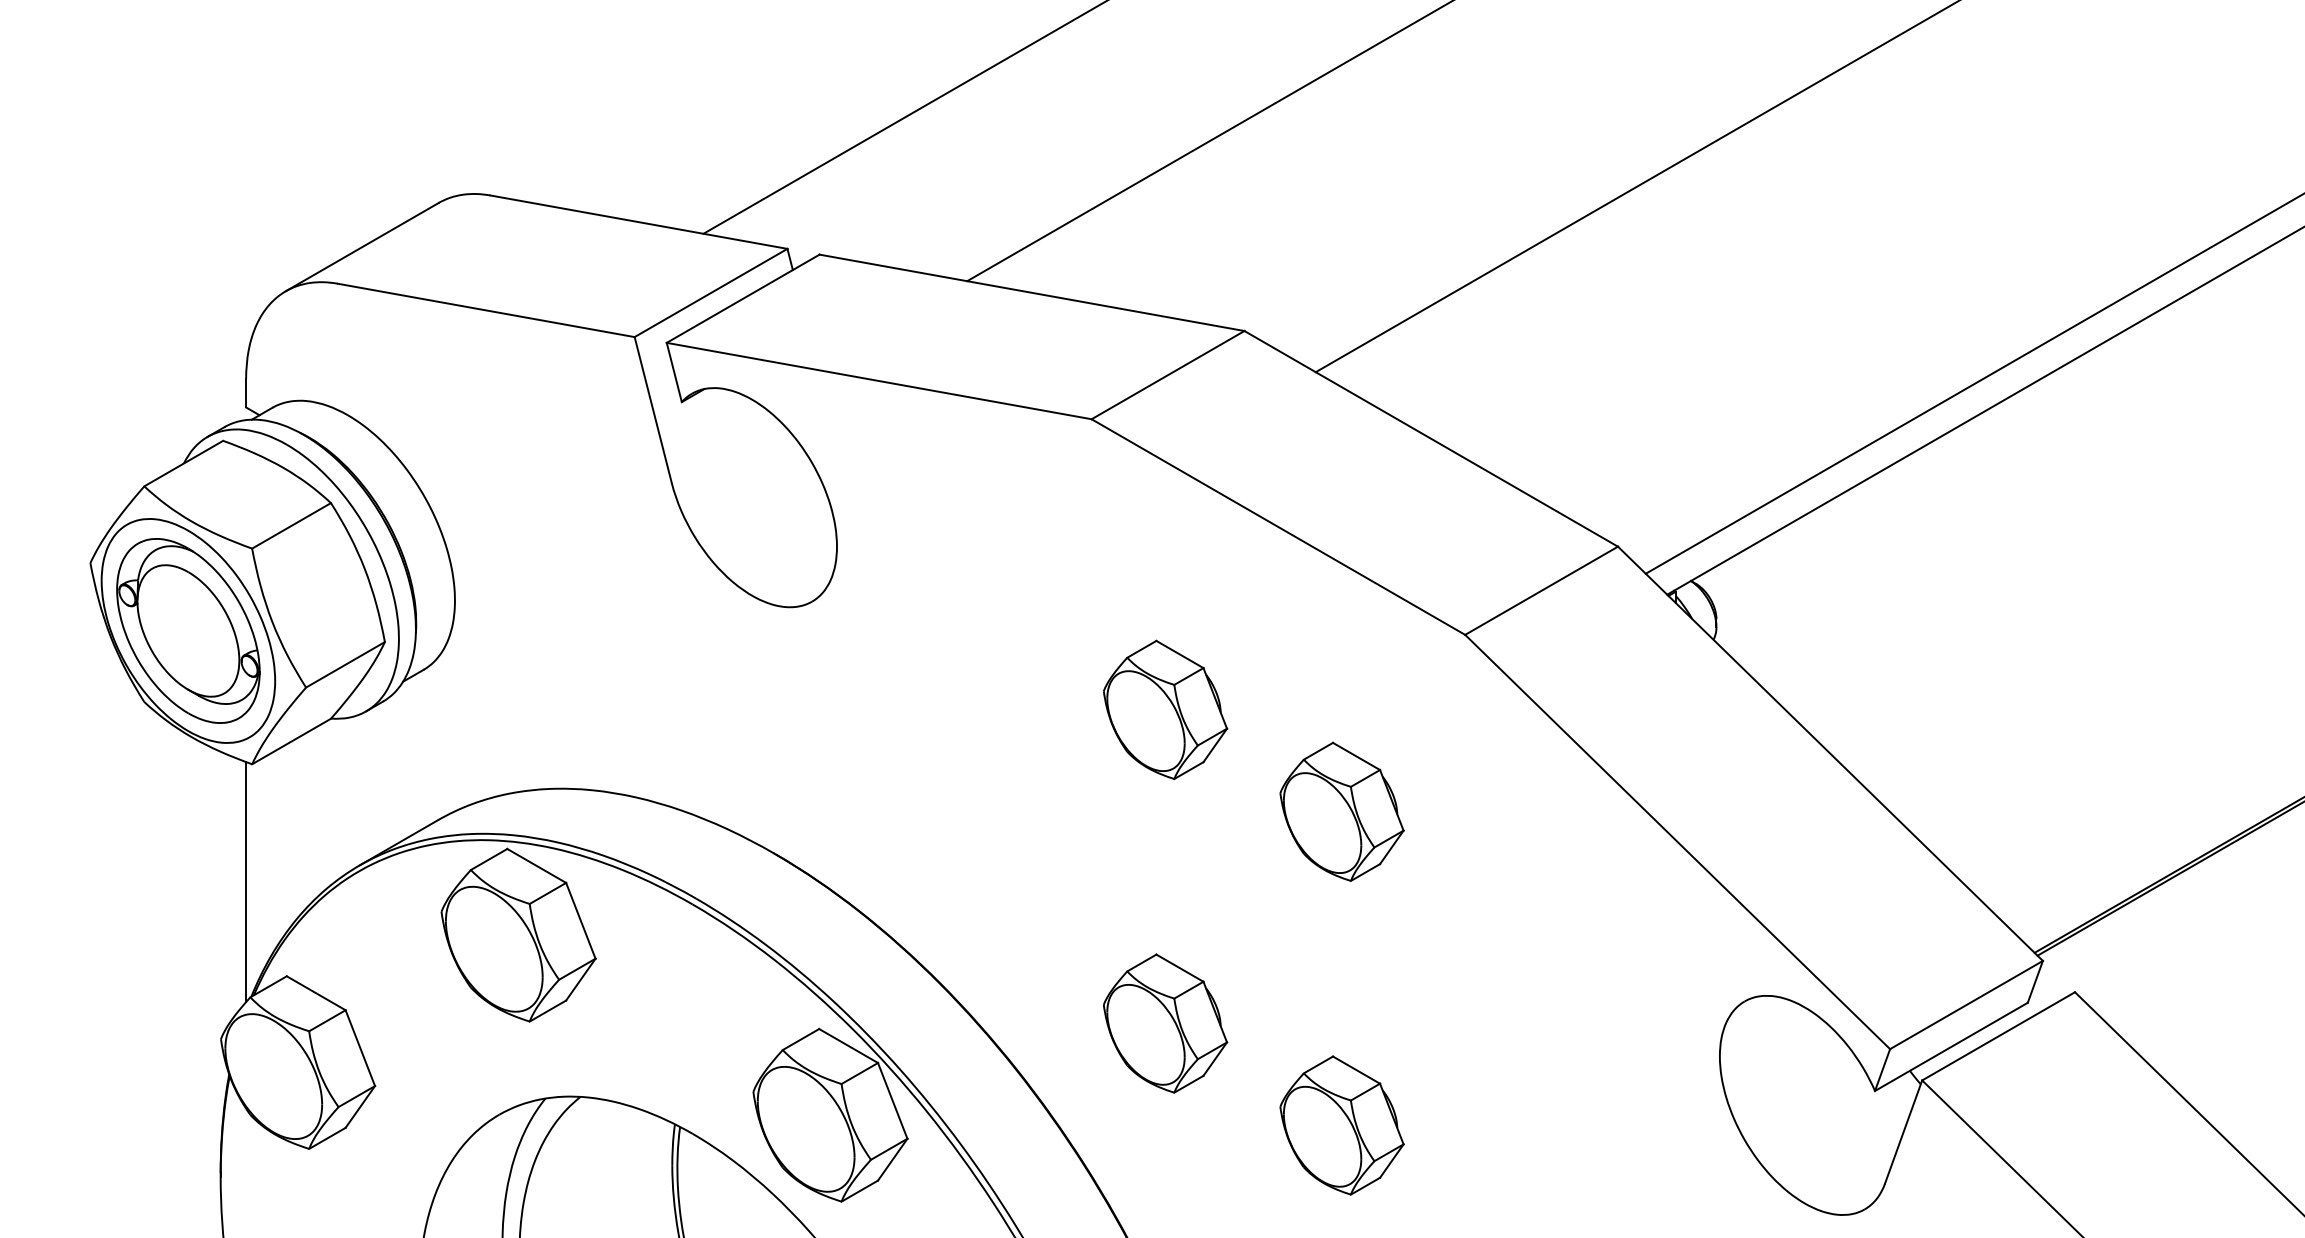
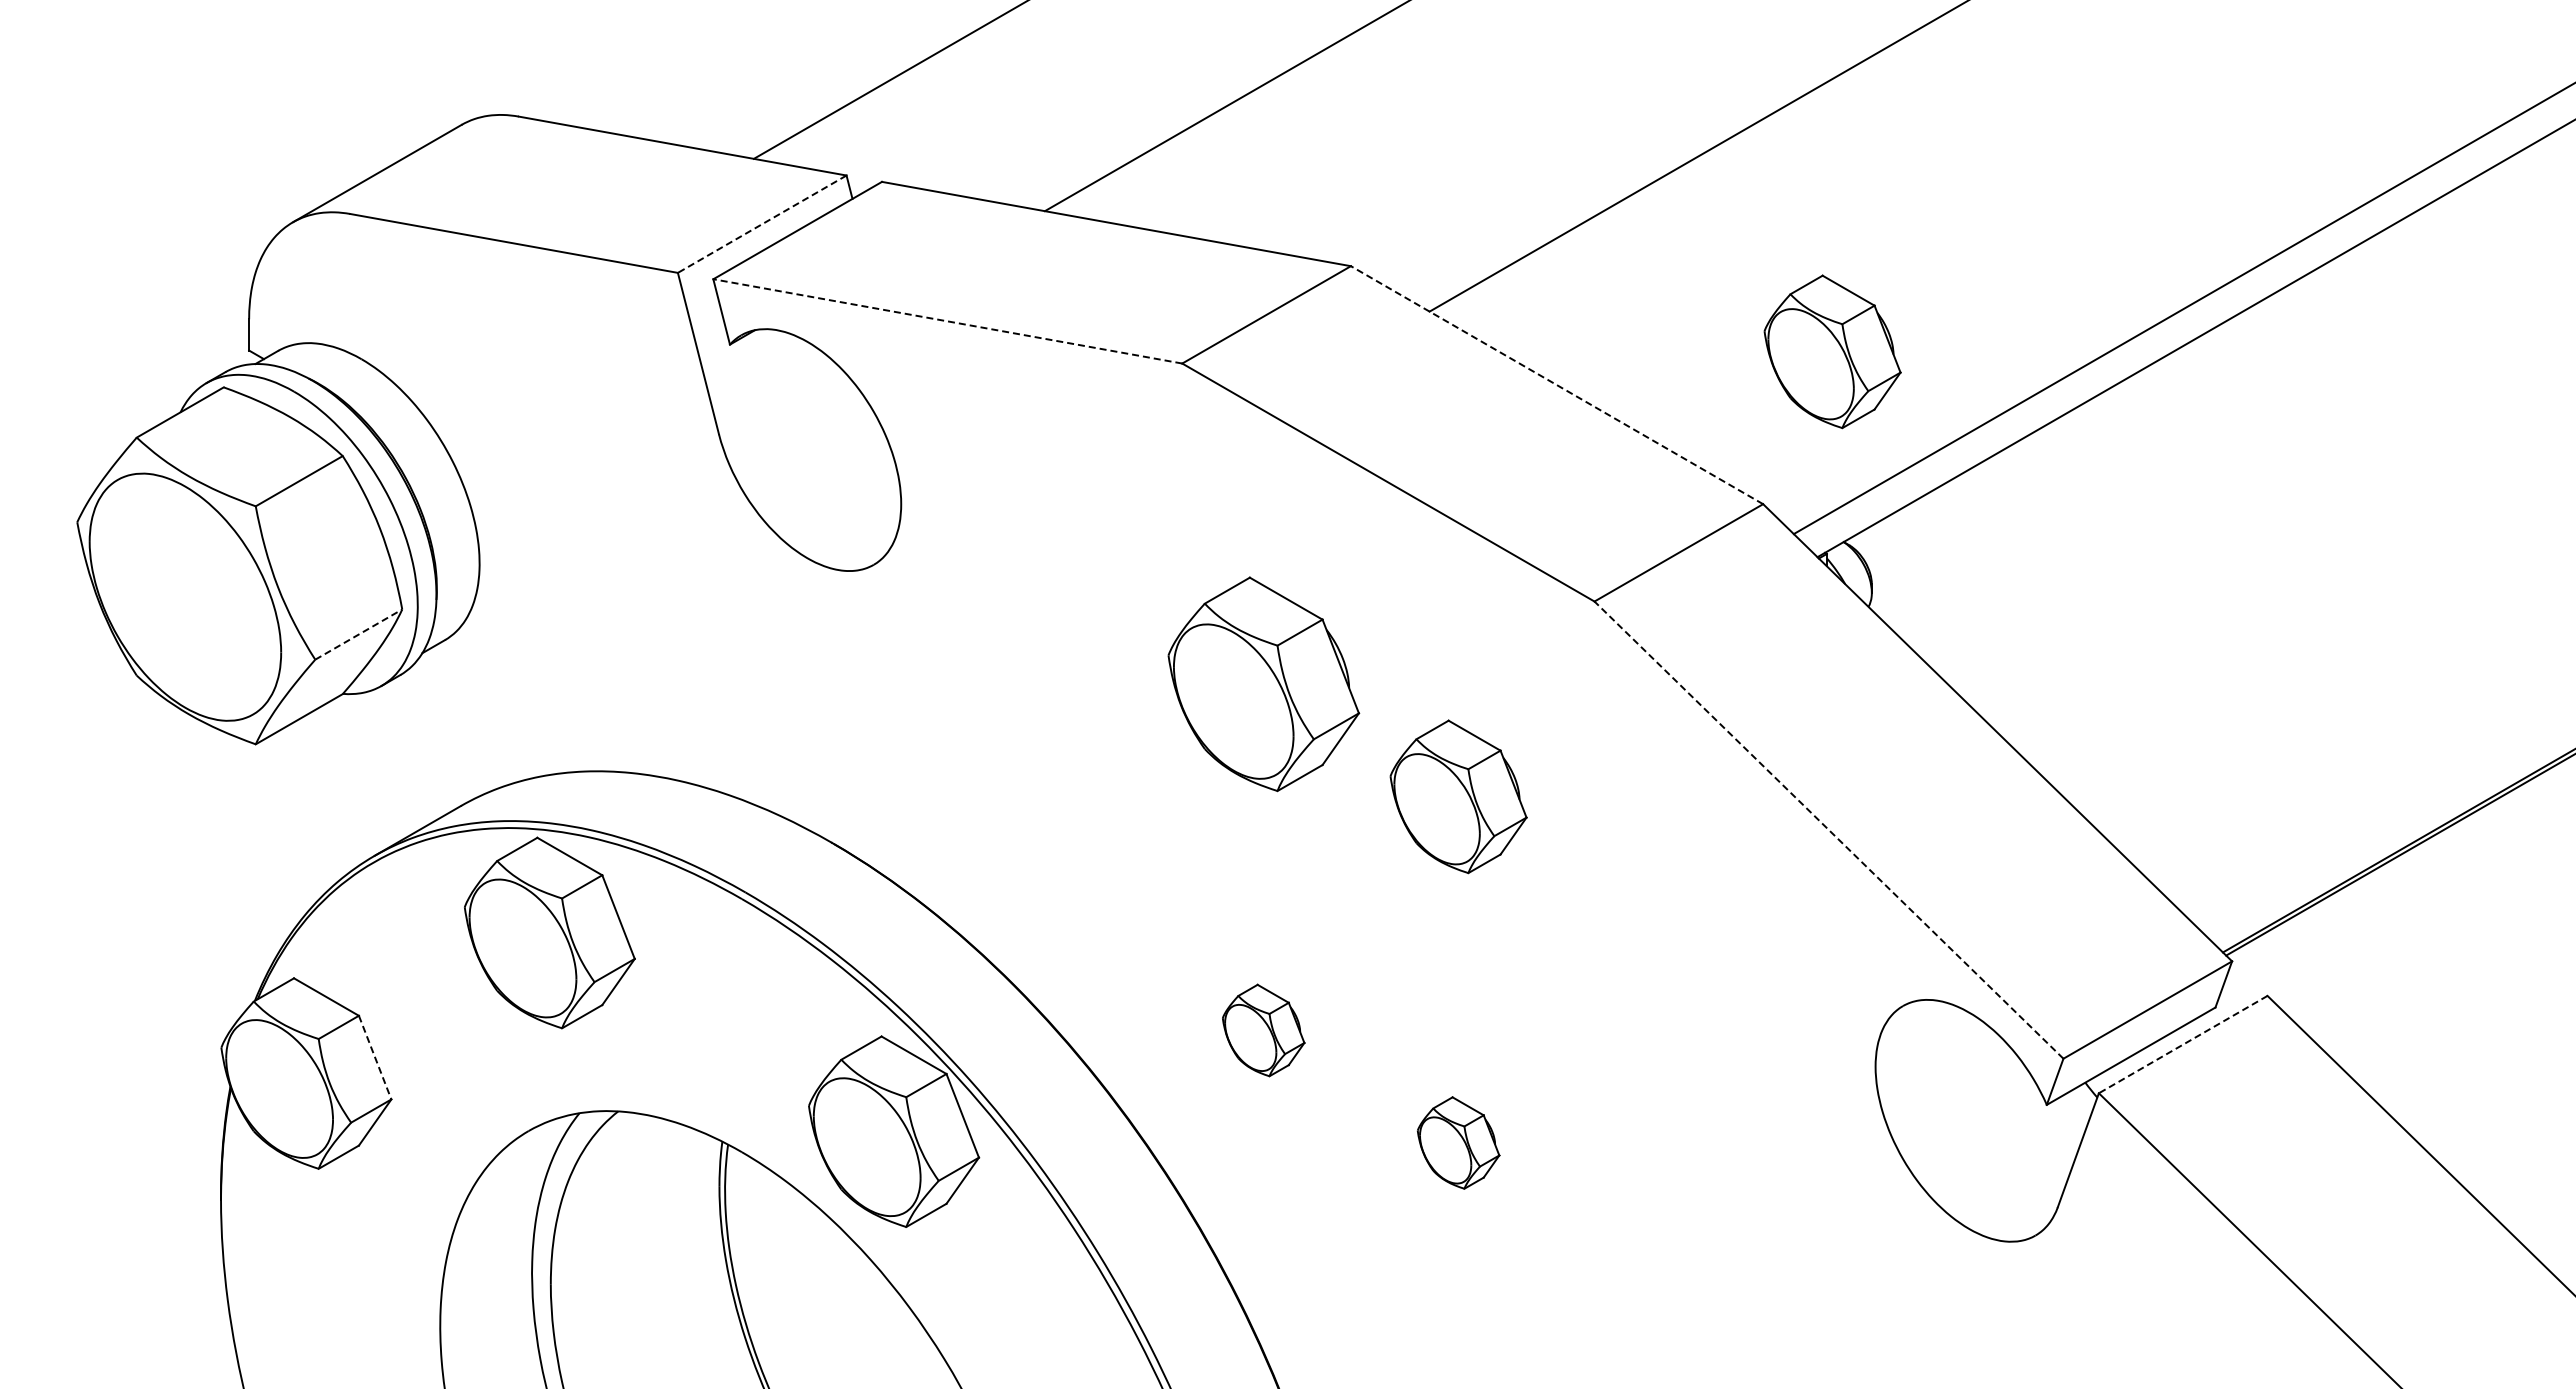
line: (710, 293) -> (761, 224), solid -> dashed
line: (878, 381) -> (947, 321), solid -> dashed
part: (1680, 408) -> (1832, 351), added
line: (1430, 438) -> (1556, 384), solid -> dashed
part: (188, 630) -> (185, 596), removed
line: (346, 664) -> (359, 634), solid -> dashed
part: (1165, 710) -> (1263, 684), size x1.4
line: (1677, 841) -> (1828, 829), solid -> dashed
line: (246, 881) -> (249, 873), removed
part: (1165, 1023) -> (1263, 1030), size x0.6
line: (1997, 1036) -> (2182, 1044), solid -> dashed
line: (360, 1048) -> (375, 1057), solid -> dashed
part: (1341, 1125) -> (1458, 1142), size x0.6

